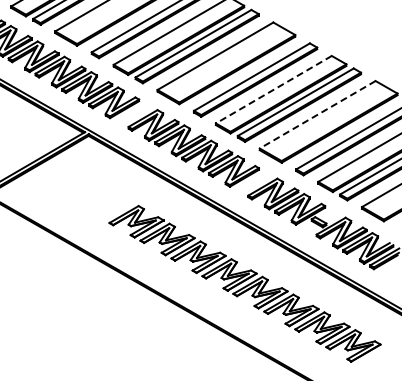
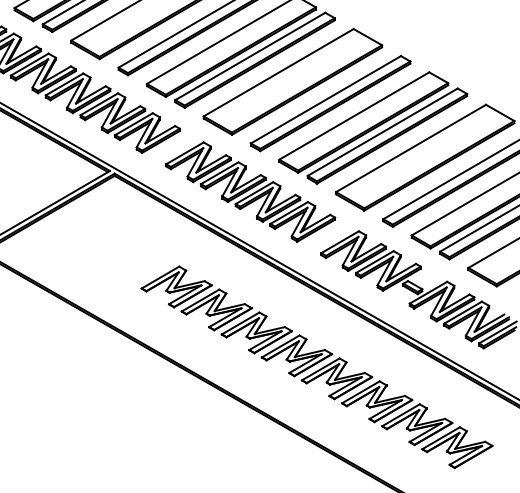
line: (273, 89) -> (353, 115), dashed -> solid
line: (317, 115) -> (410, 149), dashed -> solid

